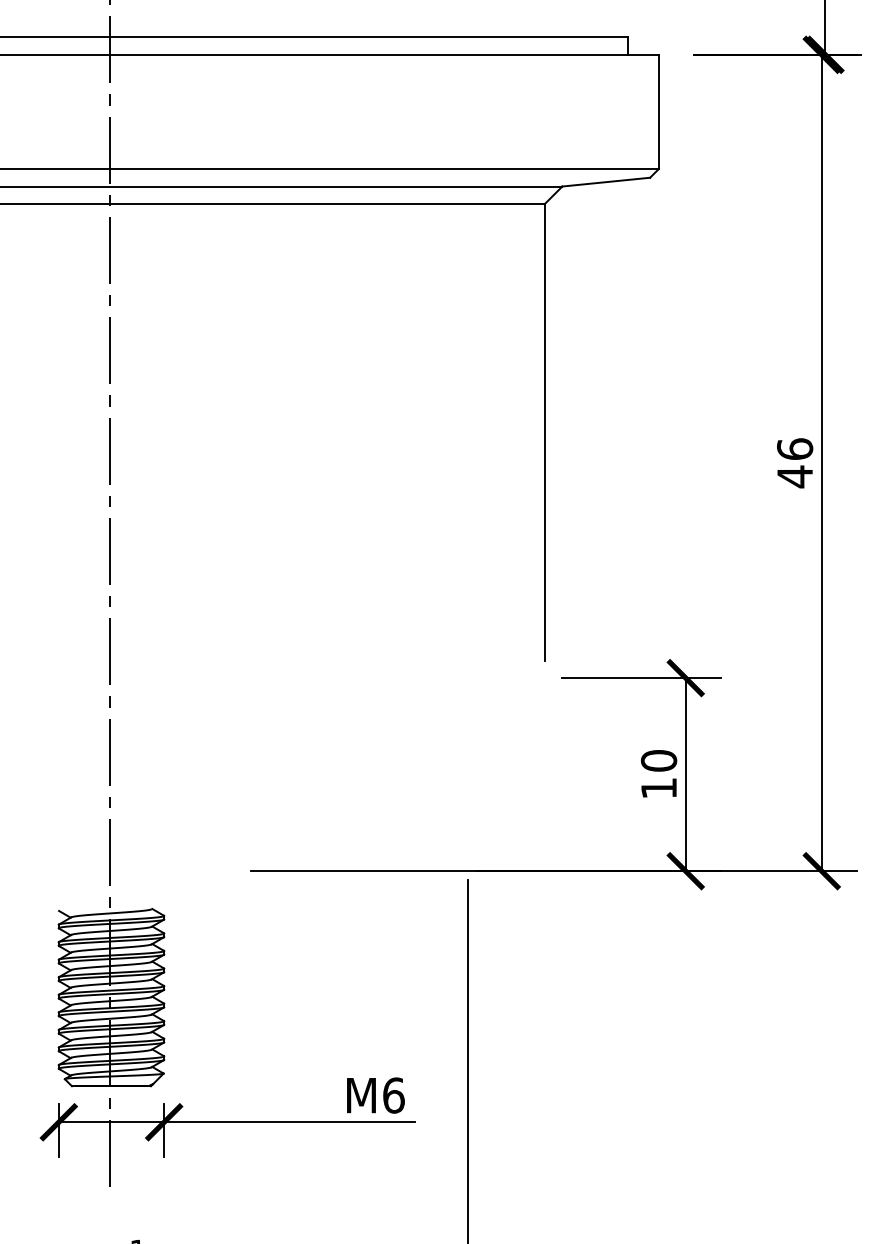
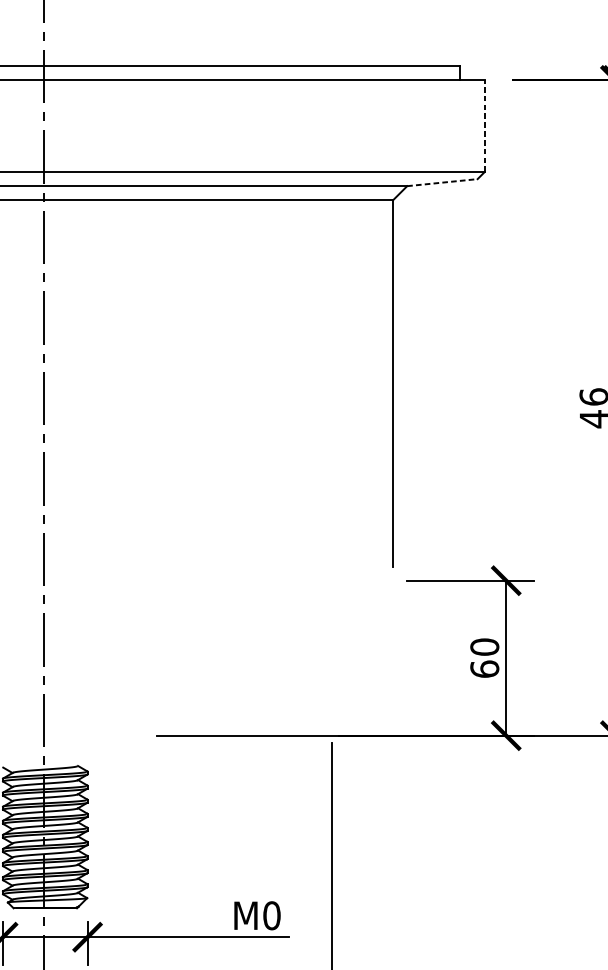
line: (658, 111) -> (484, 125), solid -> dashed
line: (606, 182) -> (442, 182), solid -> dashed
text: (658, 788) -> (484, 669), 10 -> 60
text: (393, 1095) -> (271, 915), M6 -> M0

